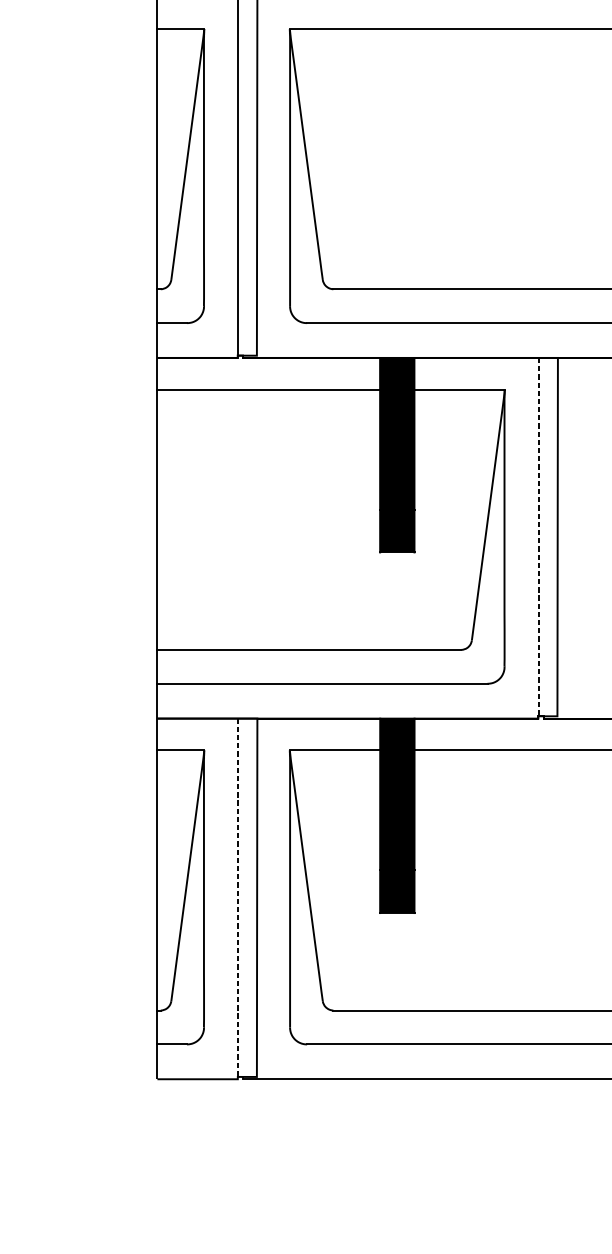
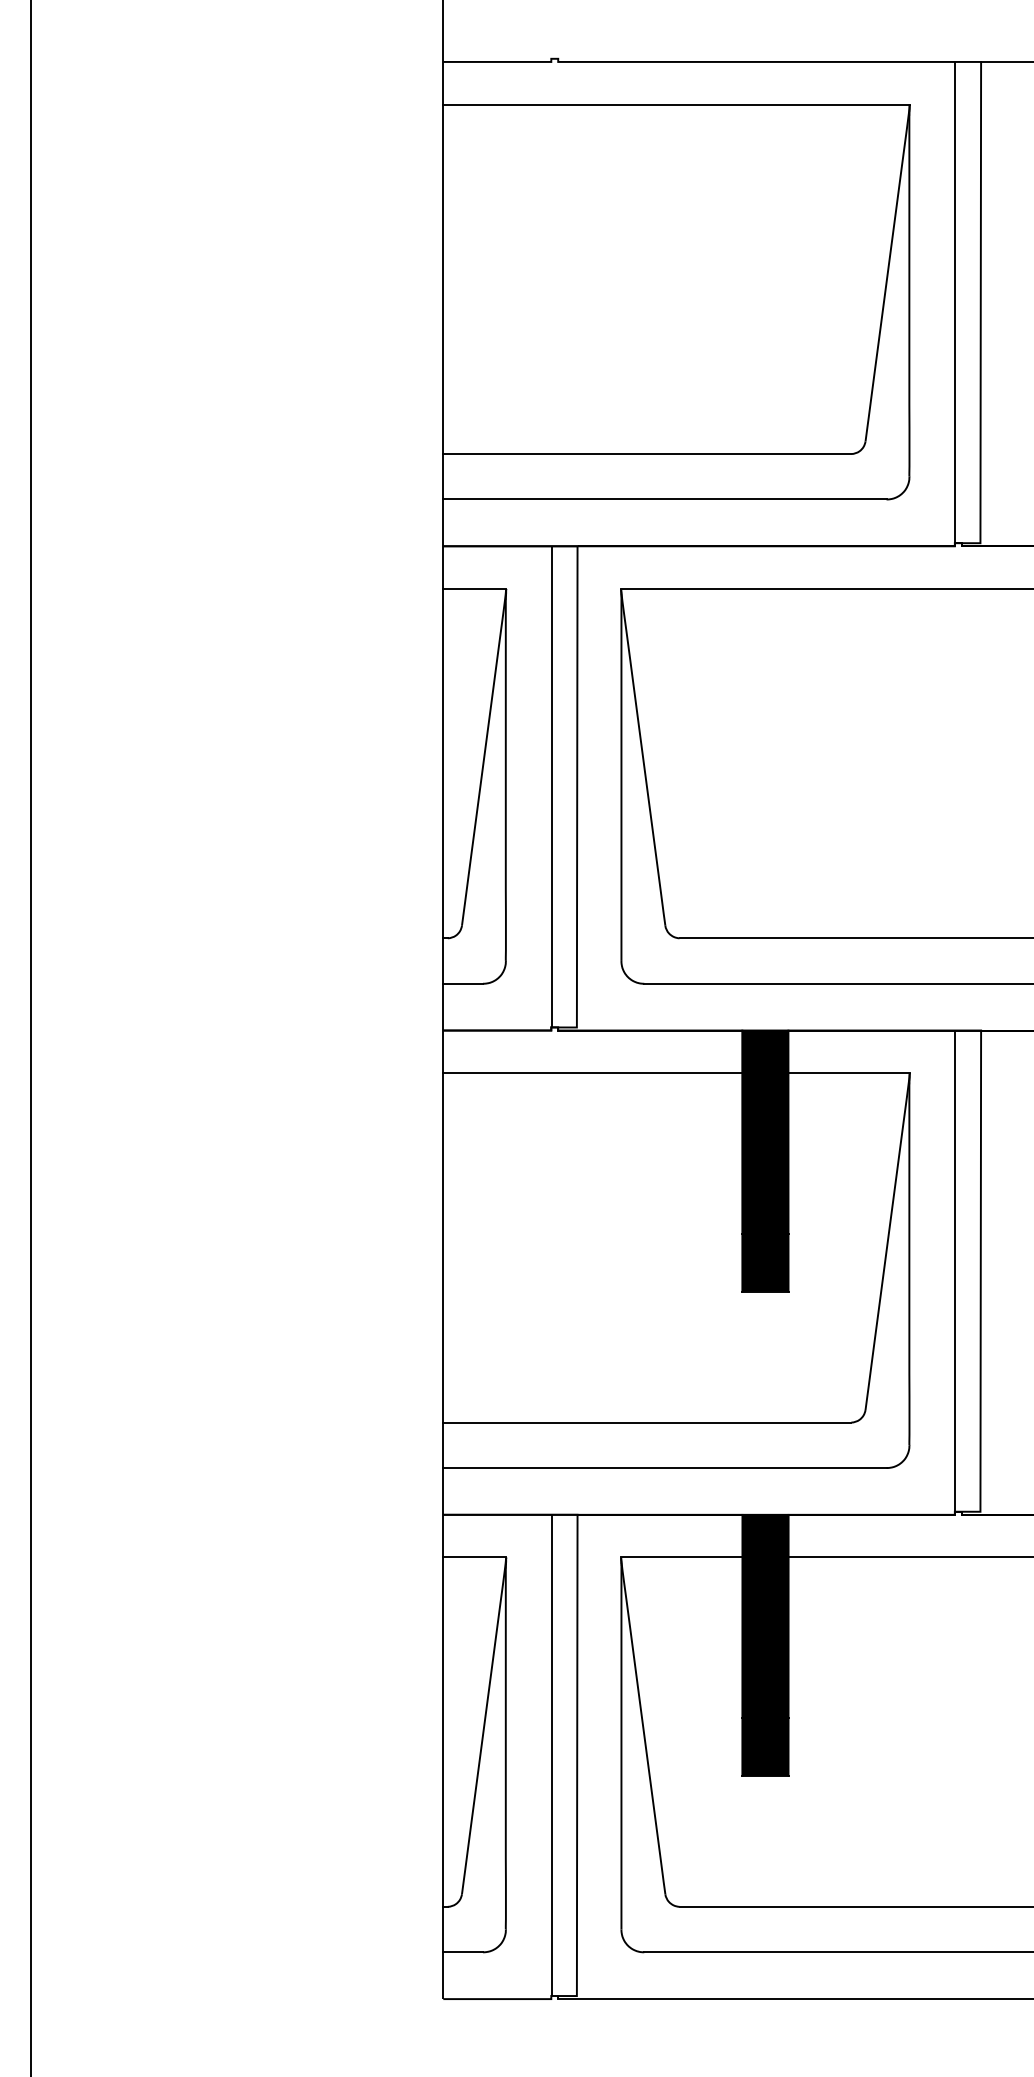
line: (538, 537) -> (955, 1271), dashed -> solid
line: (238, 897) -> (551, 1755), dashed -> solid

